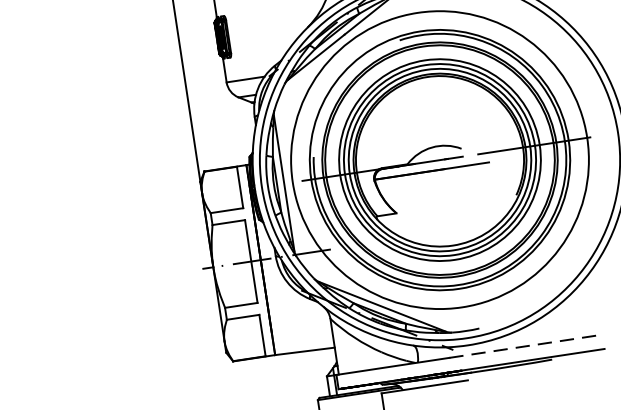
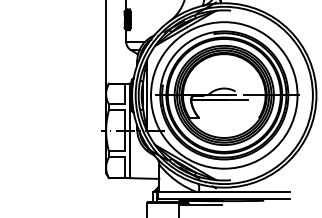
line: (526, 346) -> (252, 192), dashed -> solid

